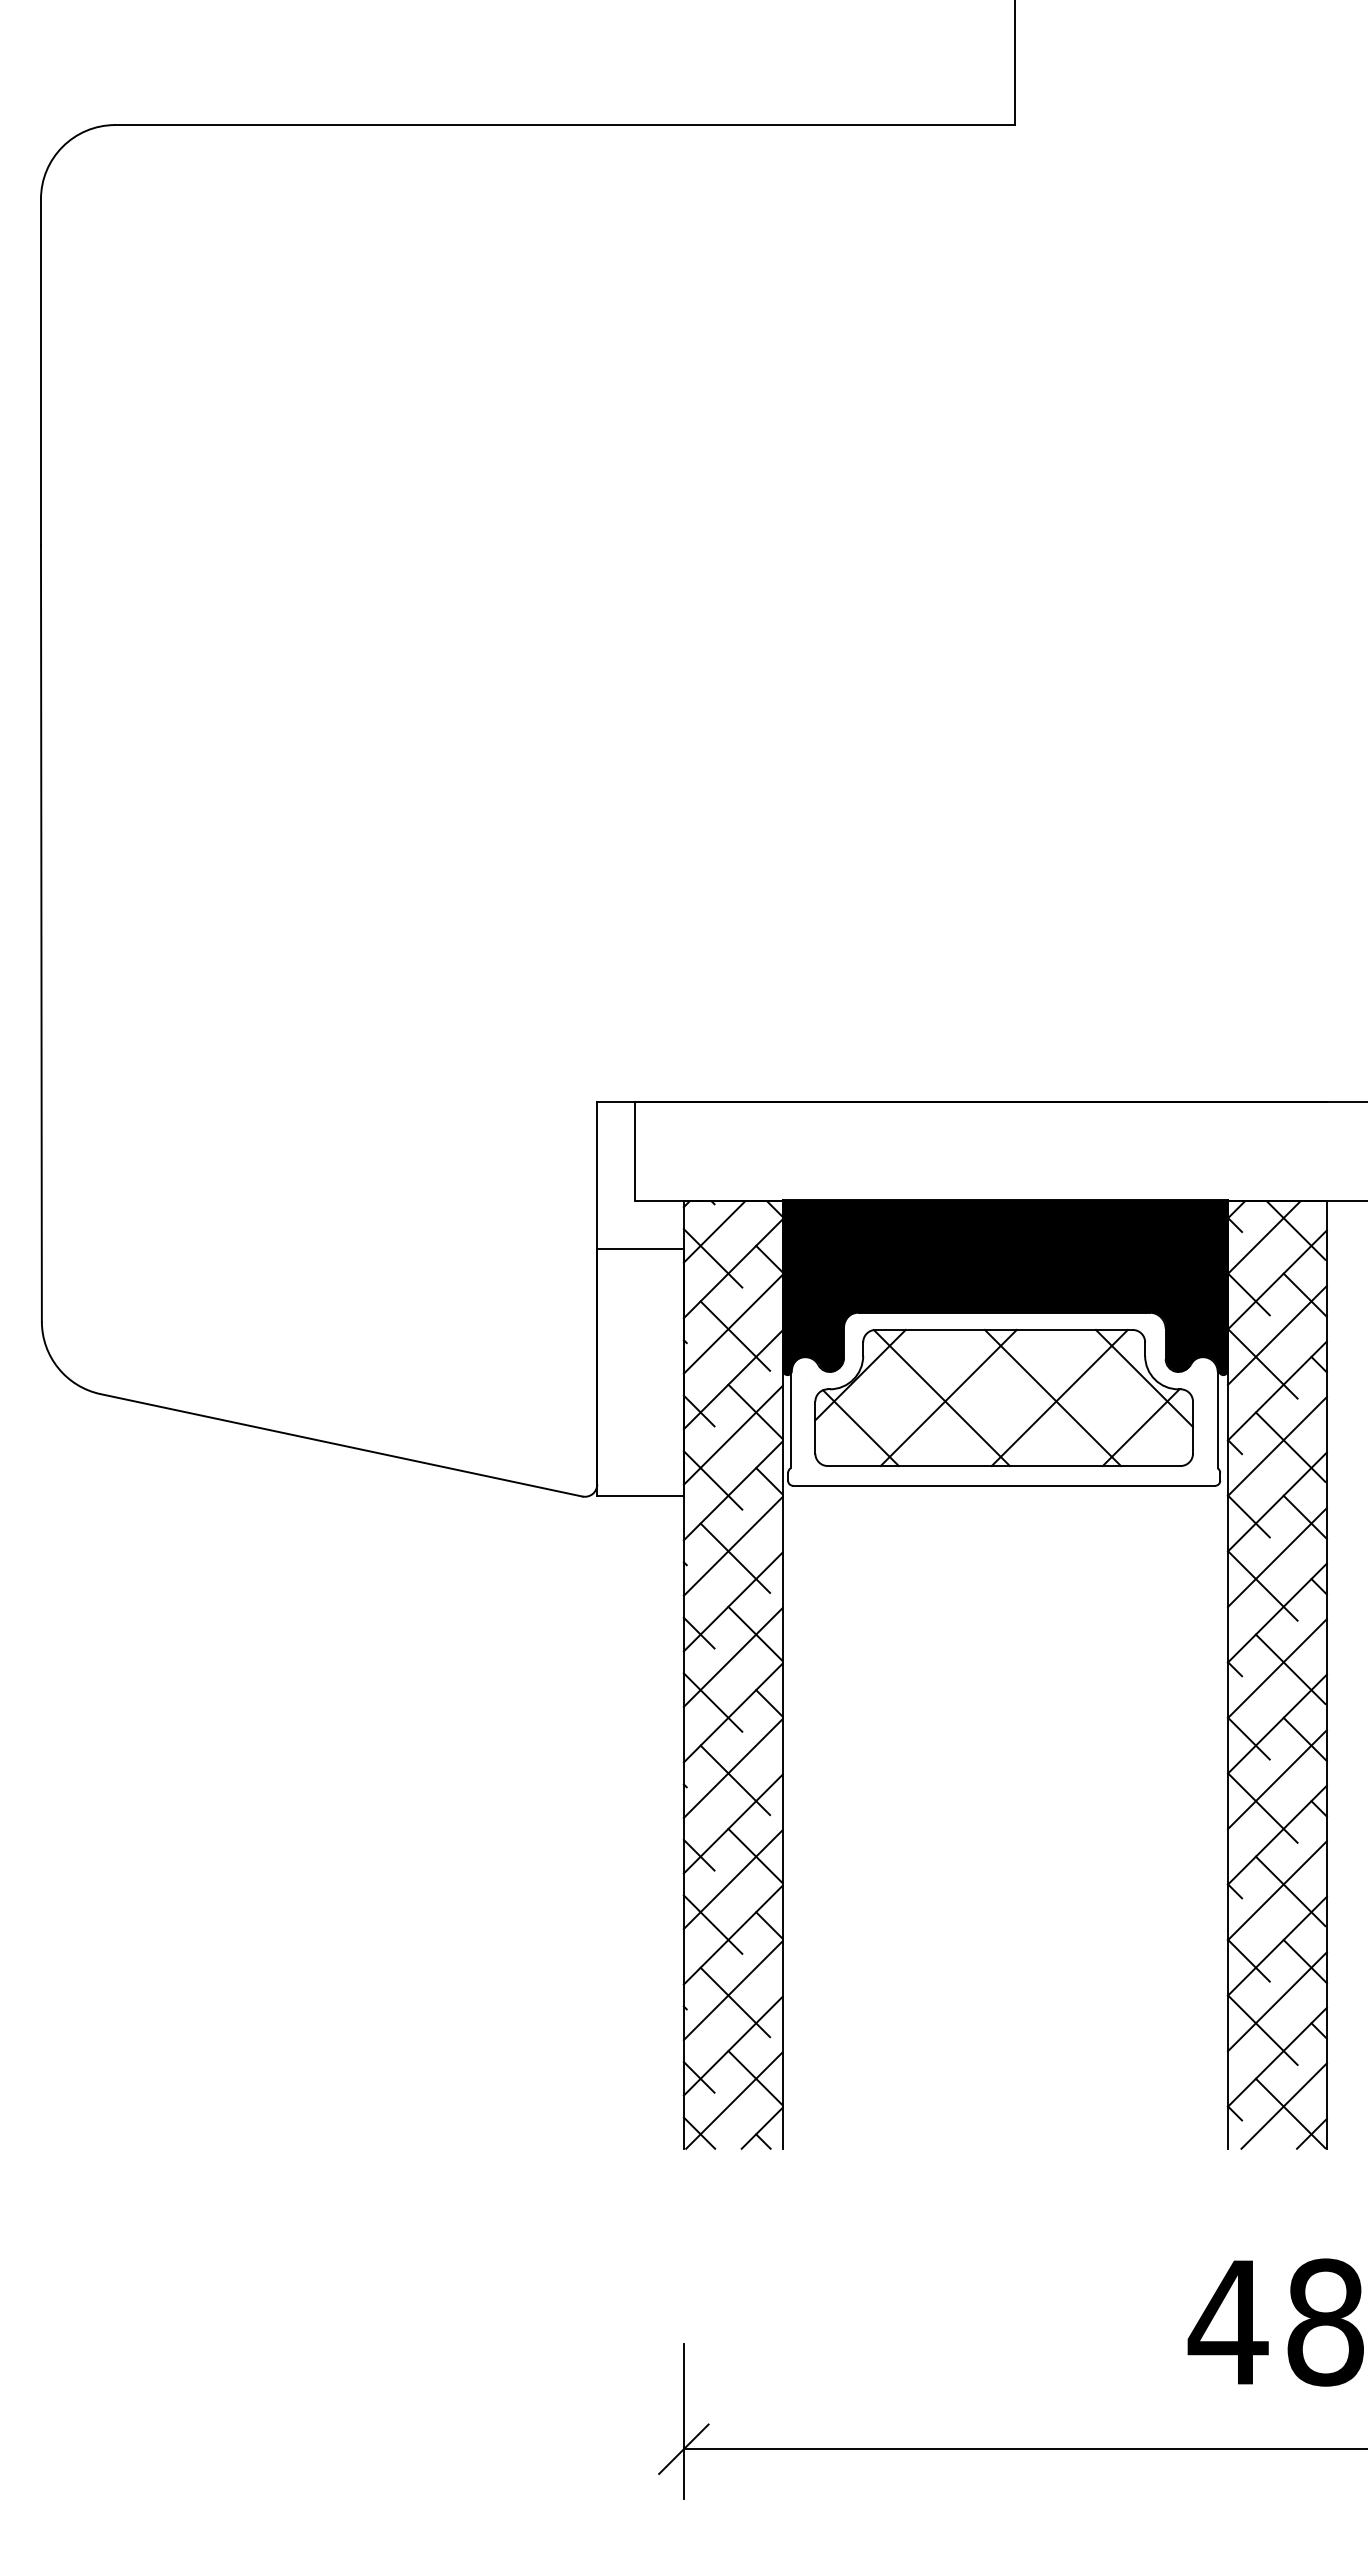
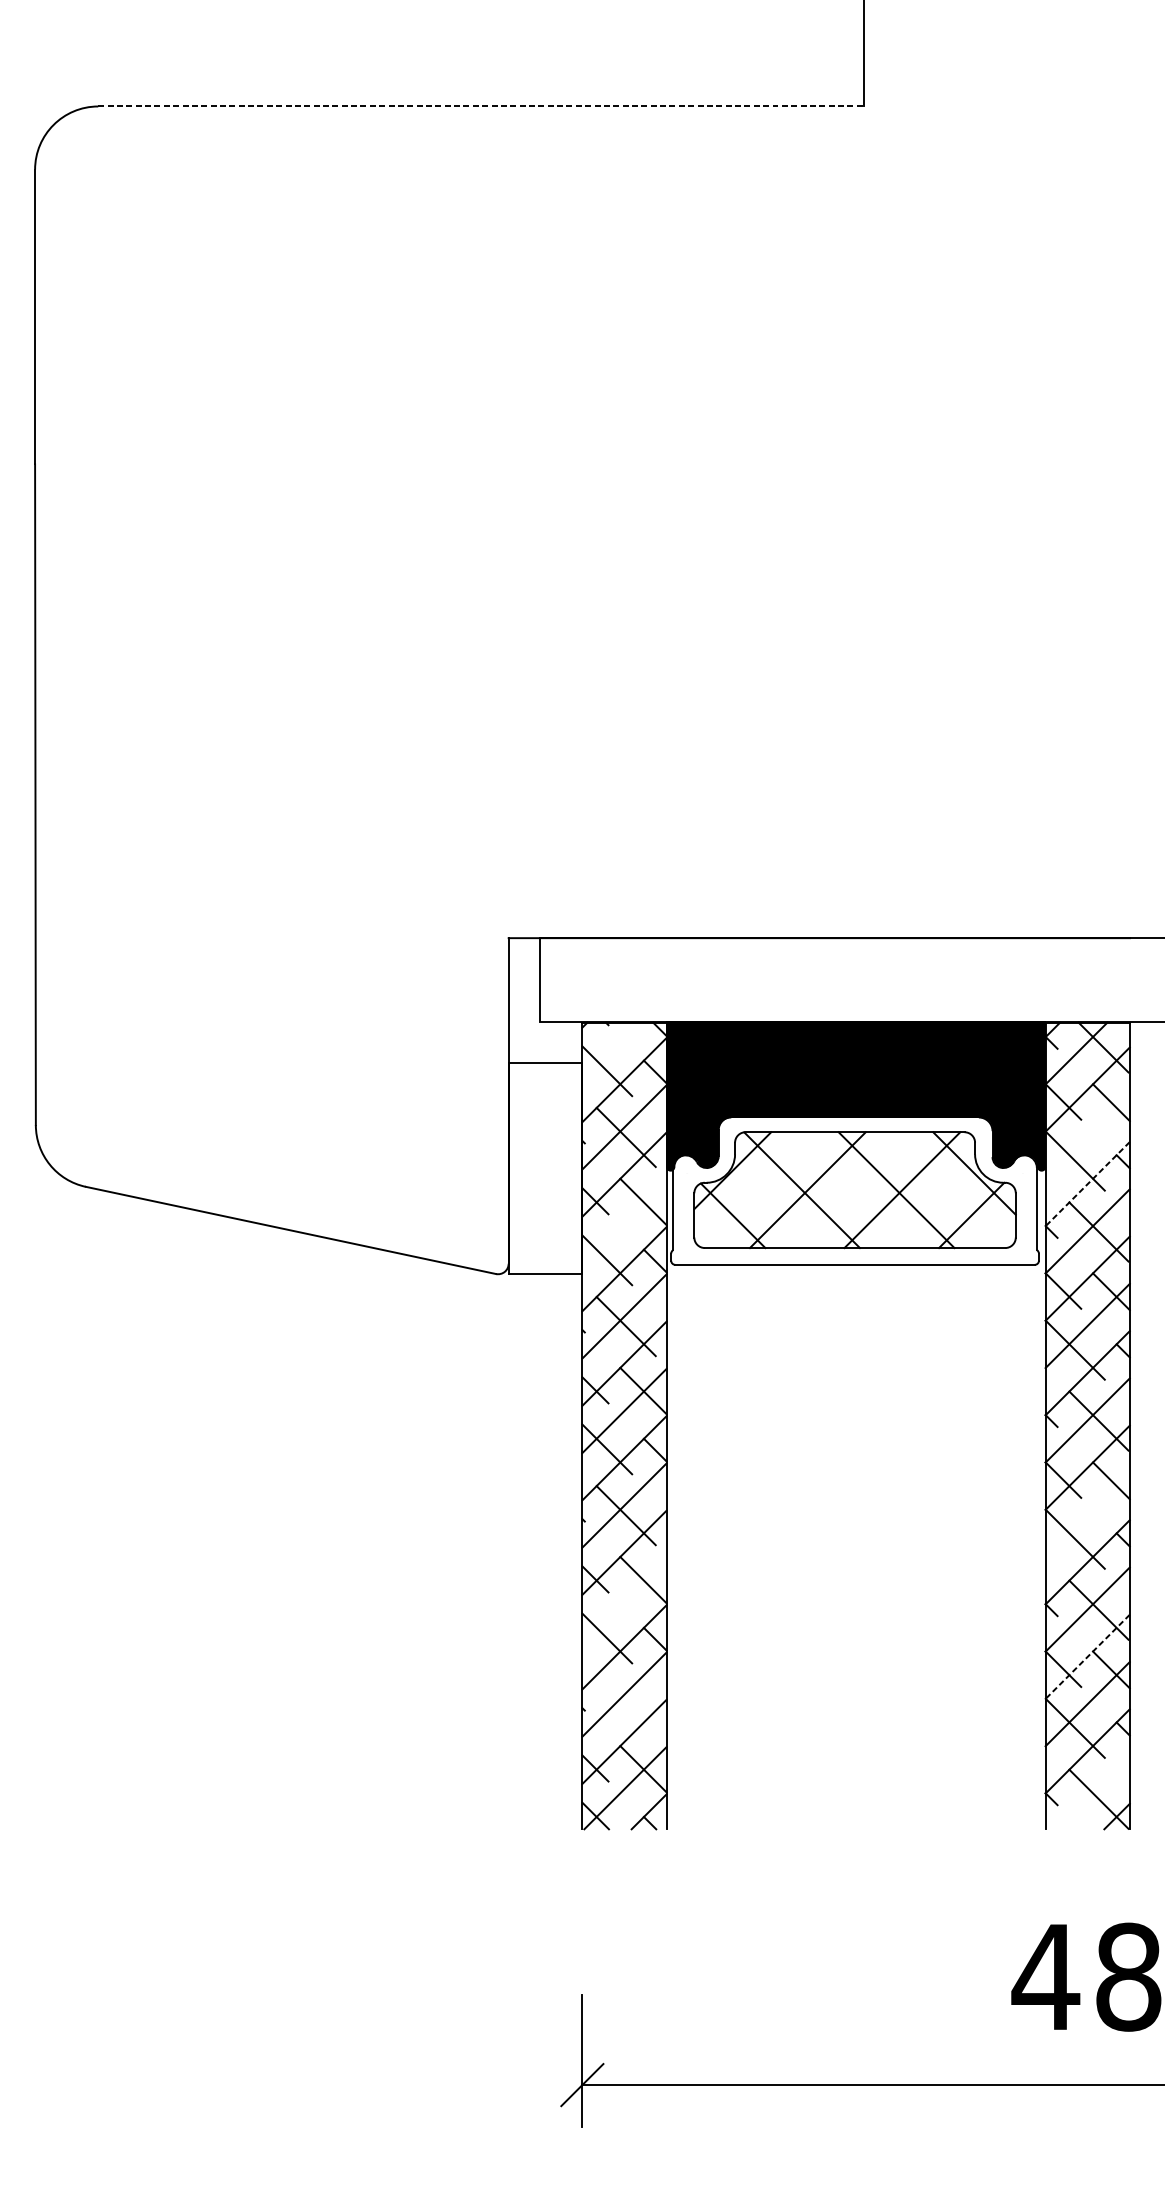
line: (565, 125) -> (481, 106), solid -> dashed
line: (714, 1231) -> (608, 1048), removed
line: (1276, 1334) -> (1086, 1136), removed
line: (1277, 1390) -> (1087, 1183), solid -> dashed
line: (732, 1434) -> (623, 1221), removed
line: (1276, 1779) -> (1086, 1514), removed
line: (732, 1879) -> (623, 1600), removed
line: (1277, 1946) -> (1087, 1657), solid -> dashed
line: (735, 2002) -> (626, 1704), removed
line: (1283, 2105) -> (1092, 1792), removed

